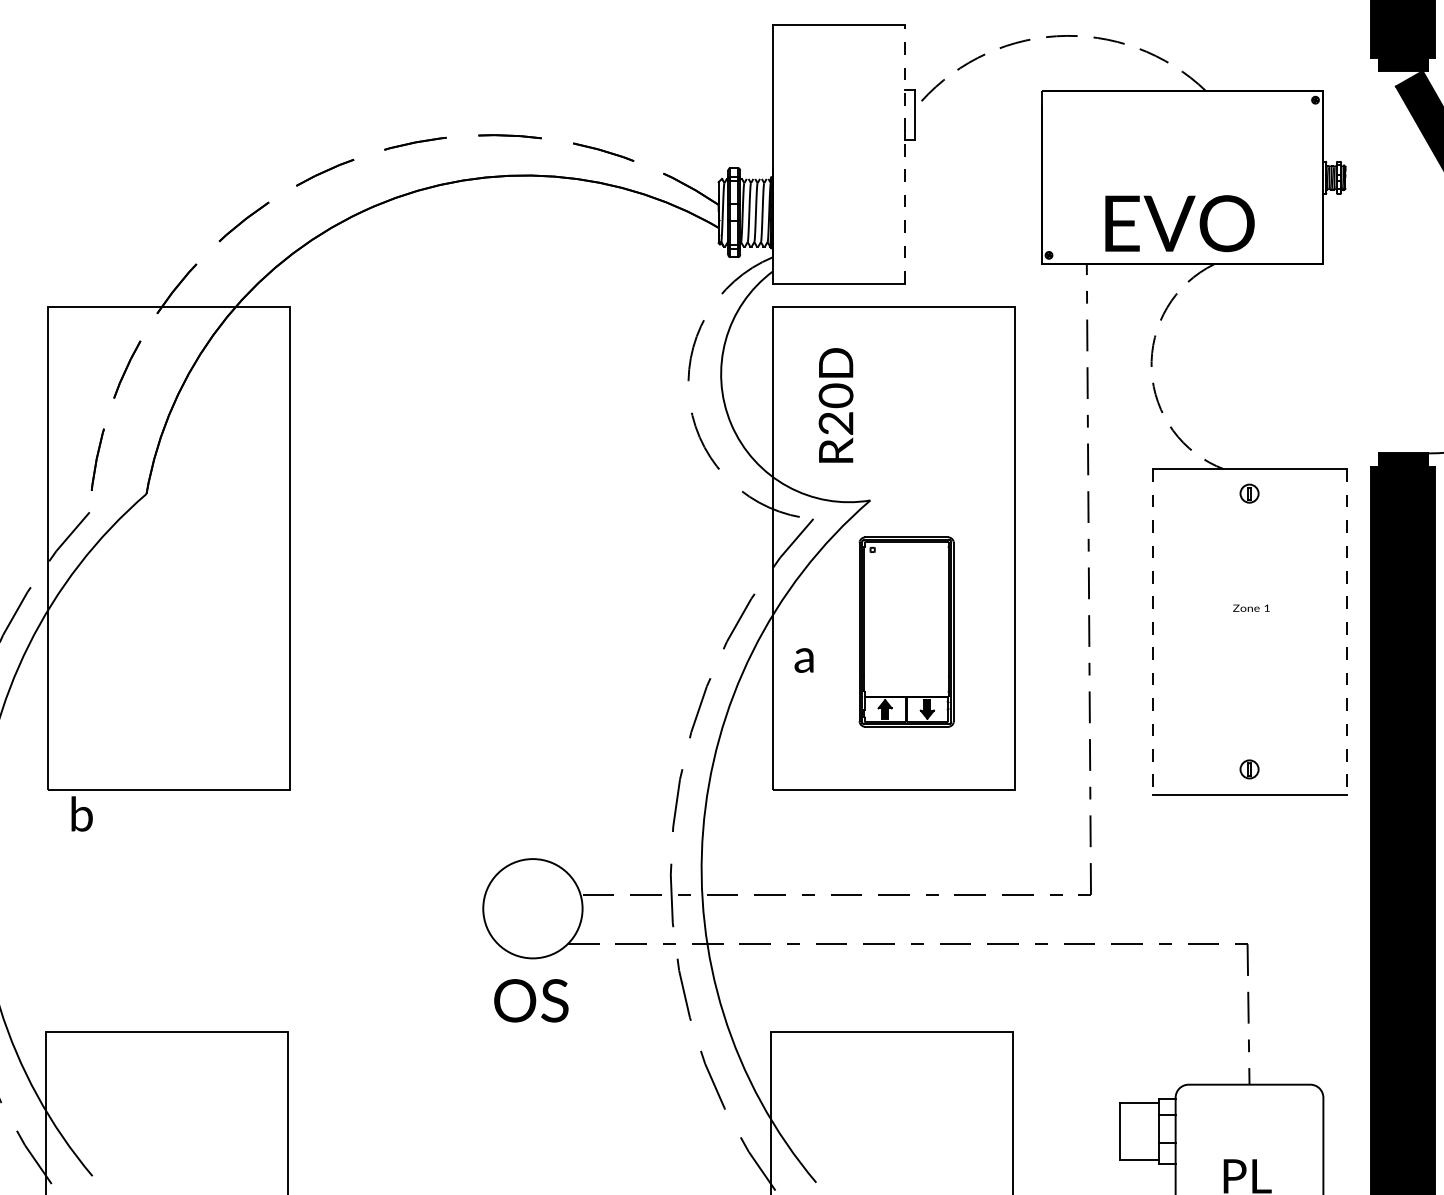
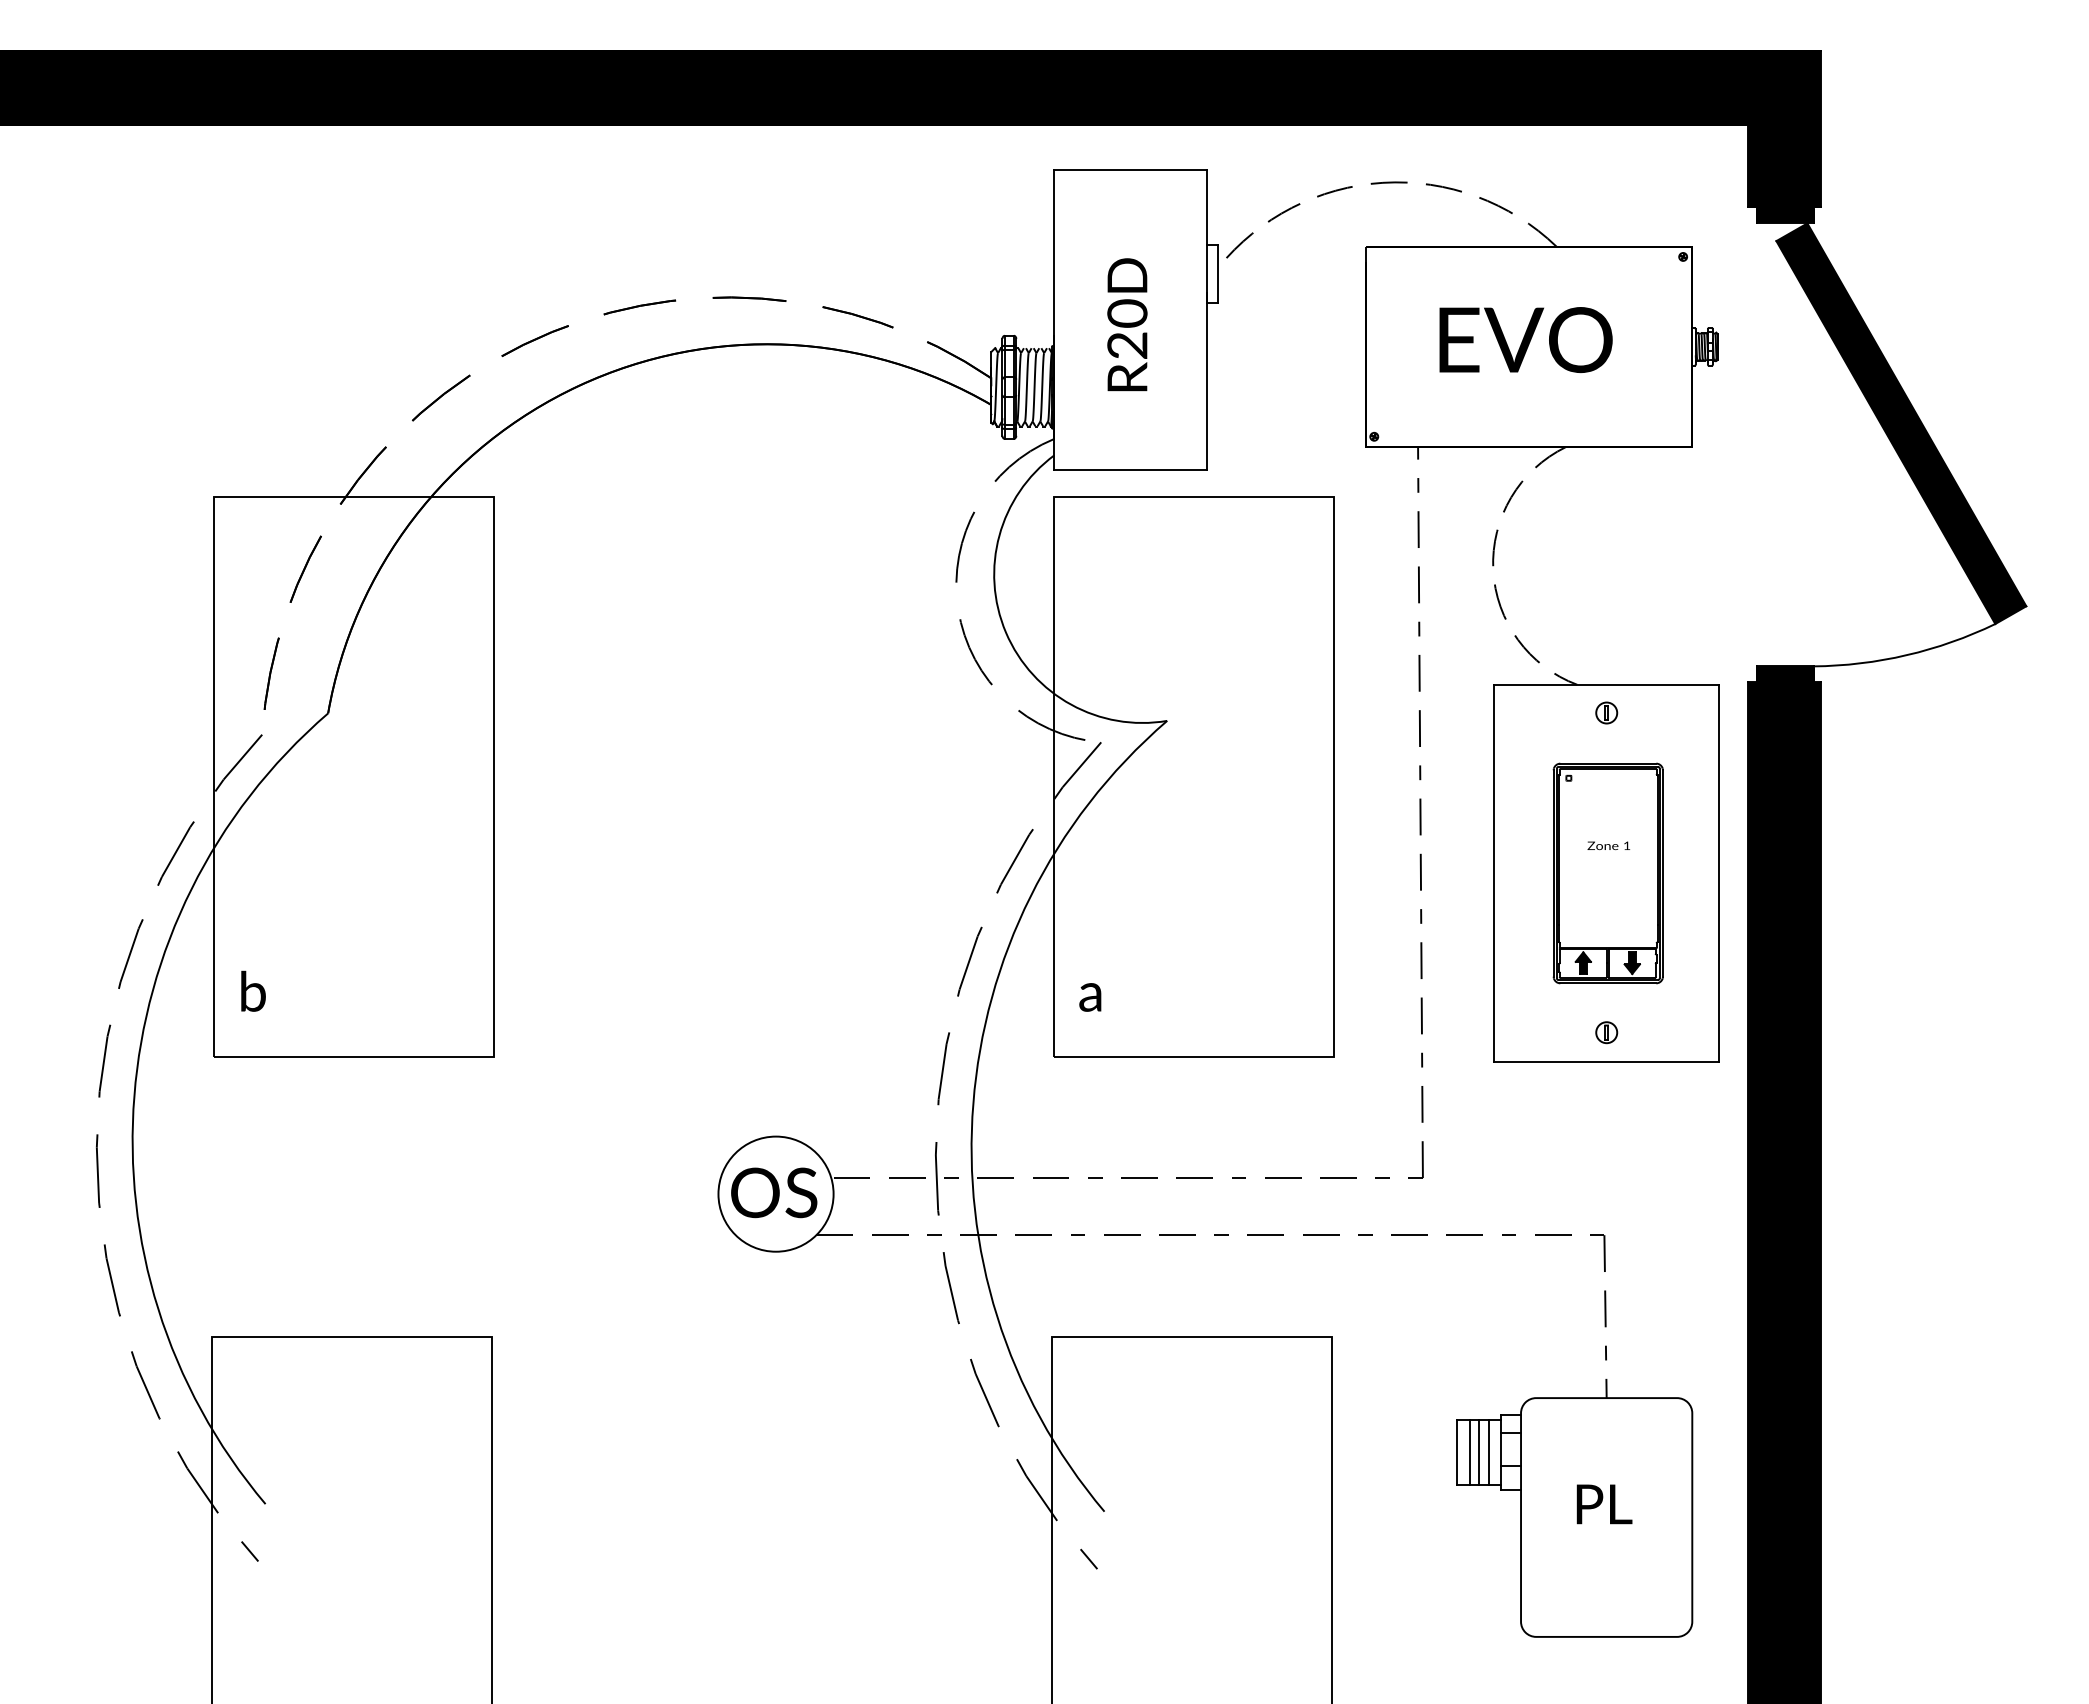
line: (904, 154) -> (1206, 319), dashed -> solid
text: (1179, 224) -> (1525, 340), moved
text: (836, 405) -> (1127, 324), moved
part: (906, 632) -> (1607, 873), moved
line: (1152, 632) -> (1494, 873), dashed -> solid
line: (1346, 632) -> (1719, 873), dashed -> solid
text: (804, 660) -> (1090, 997), moved
text: (82, 813) -> (253, 990), moved
text: (531, 1000) -> (774, 1192), moved
line: (1131, 1131) -> (1469, 1452), added
line: (1139, 1131) -> (1479, 1452), added
line: (1147, 1131) -> (1488, 1452), added

